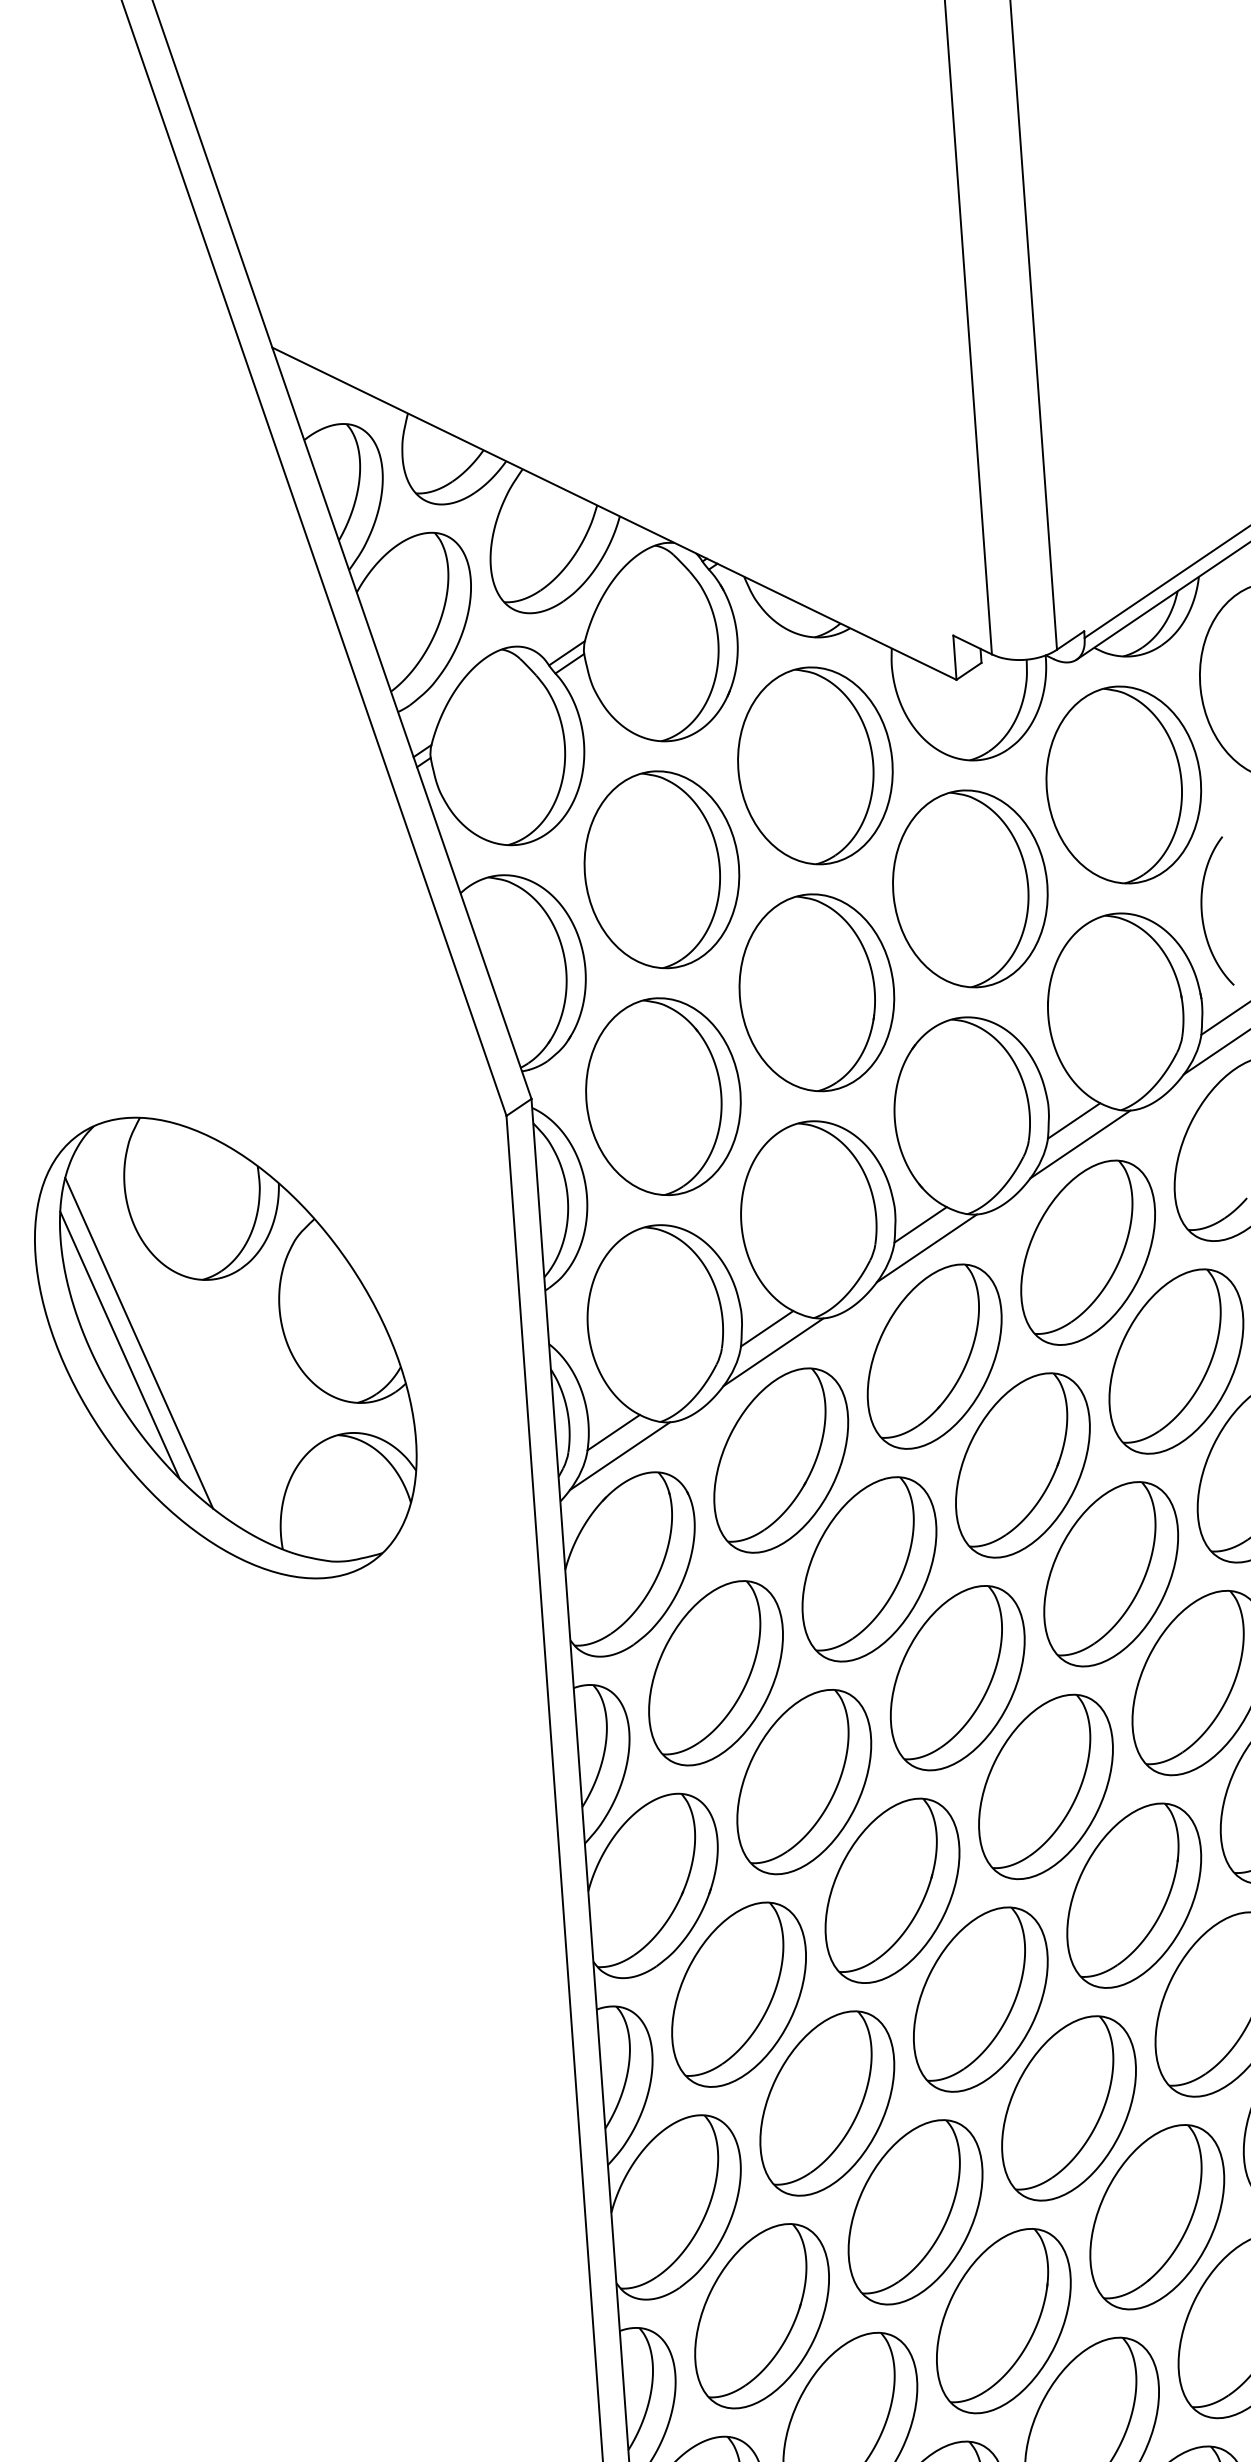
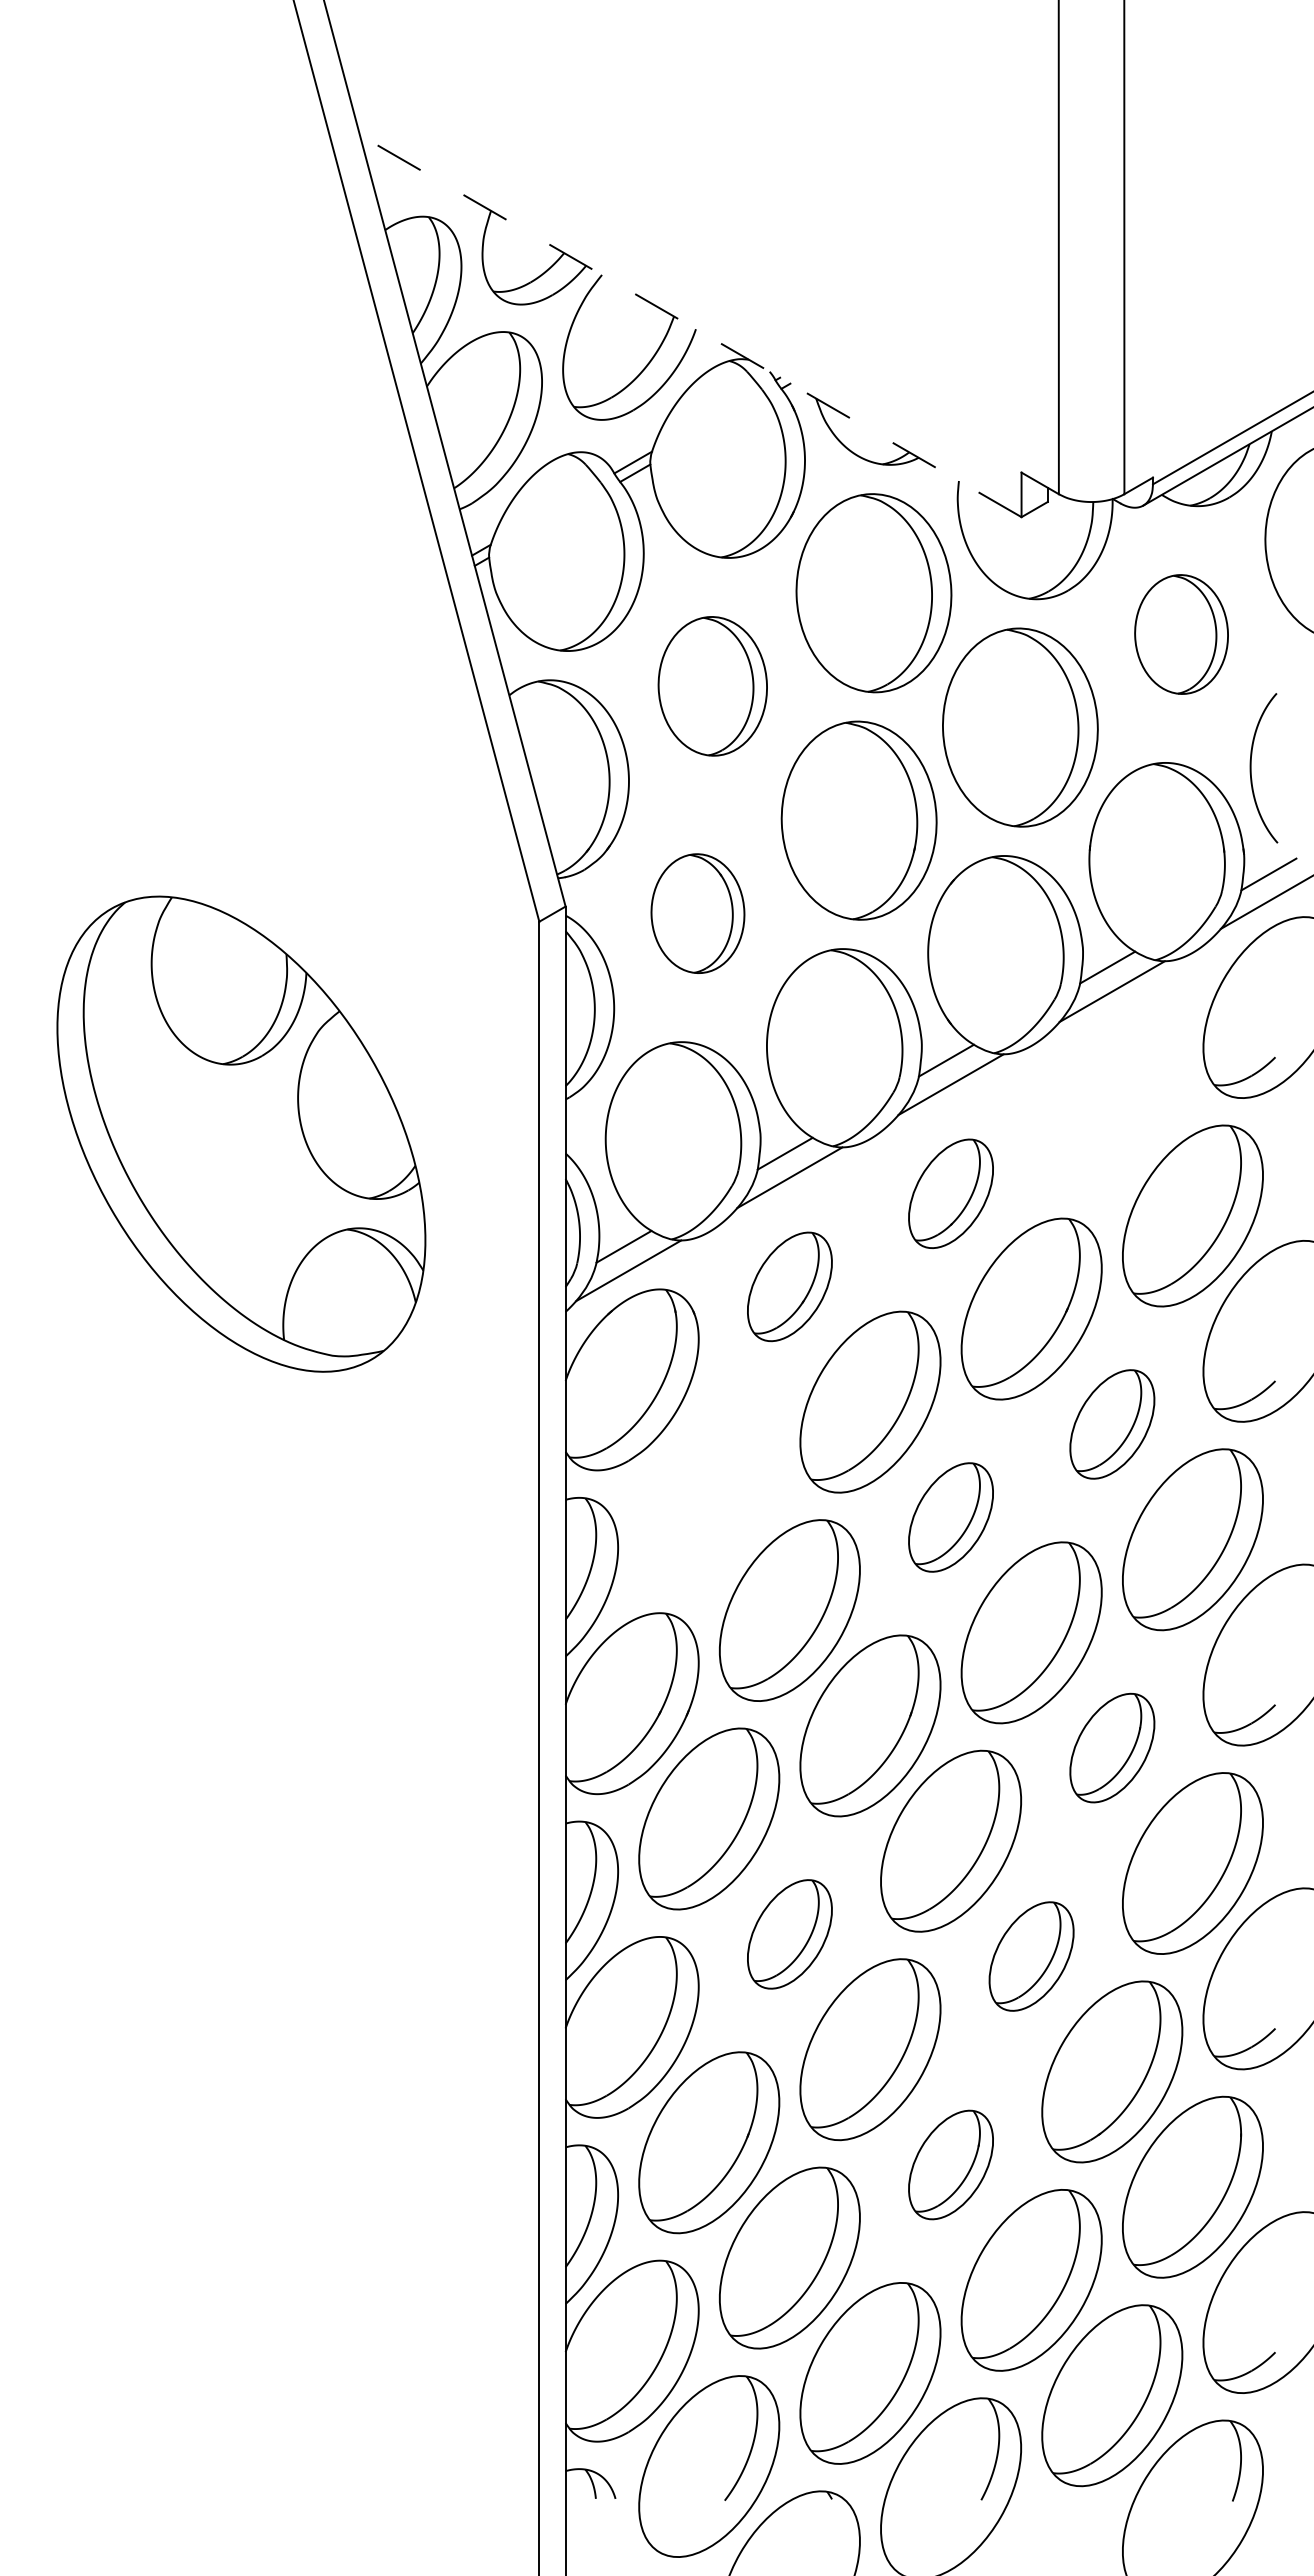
line: (614, 514) -> (690, 326), solid -> dashed
part: (1123, 784) -> (1181, 634), size x0.6
part: (661, 869) -> (712, 686), size x0.7
part: (662, 1096) -> (697, 913), size x0.6
part: (1088, 1252) -> (1112, 1100), removed
line: (138, 1343) -> (154, 1123), removed
line: (119, 1344) -> (135, 1123), removed
part: (934, 1356) -> (950, 1193), size x0.6
part: (780, 1460) -> (789, 1286), size x0.6
part: (1111, 1574) -> (1112, 1424), size x0.6
part: (716, 1672) -> (709, 1494), removed
part: (957, 1678) -> (950, 1517), size x0.6
part: (1134, 1895) -> (1112, 1747), size x0.6
part: (826, 2103) -> (789, 1934), size x0.6
part: (1068, 2108) -> (1031, 1956), size x0.6
part: (1003, 2320) -> (950, 2164), size x0.6

